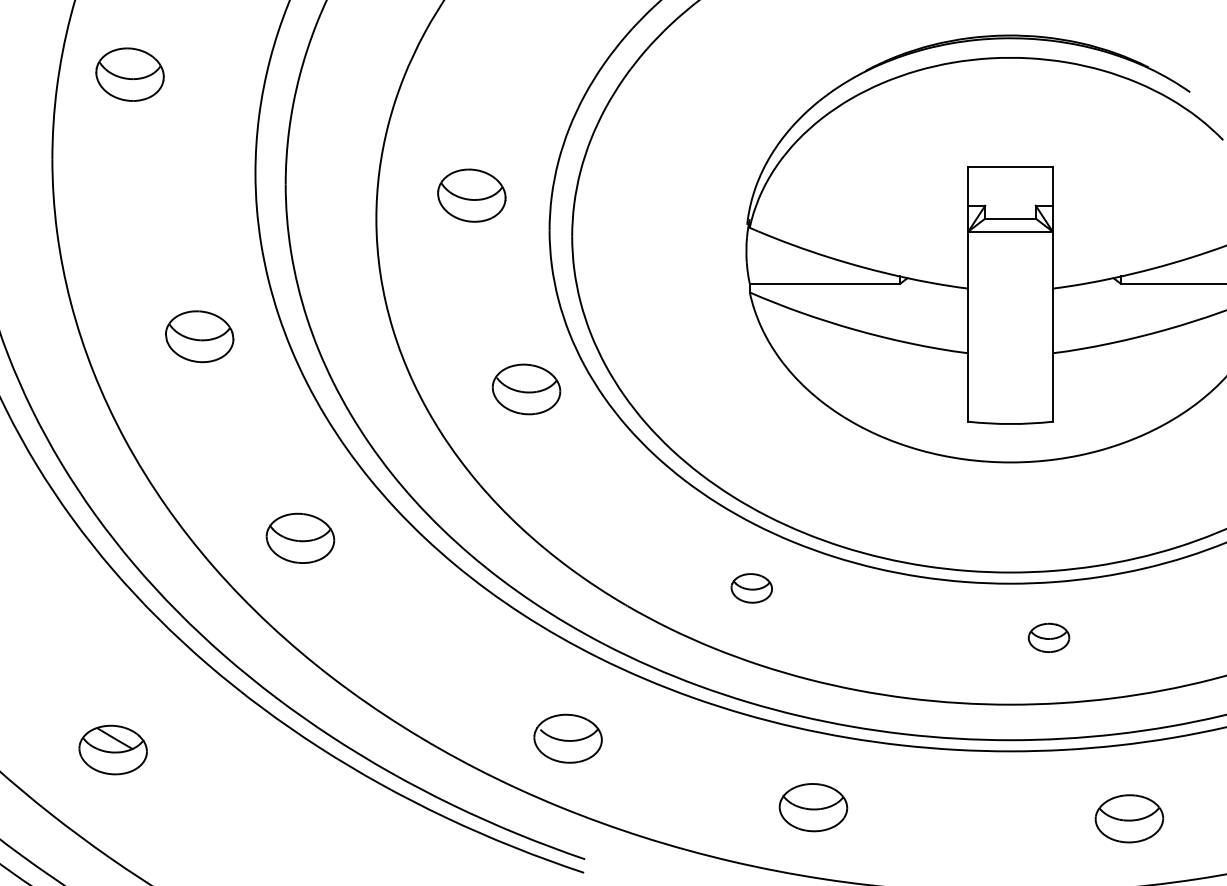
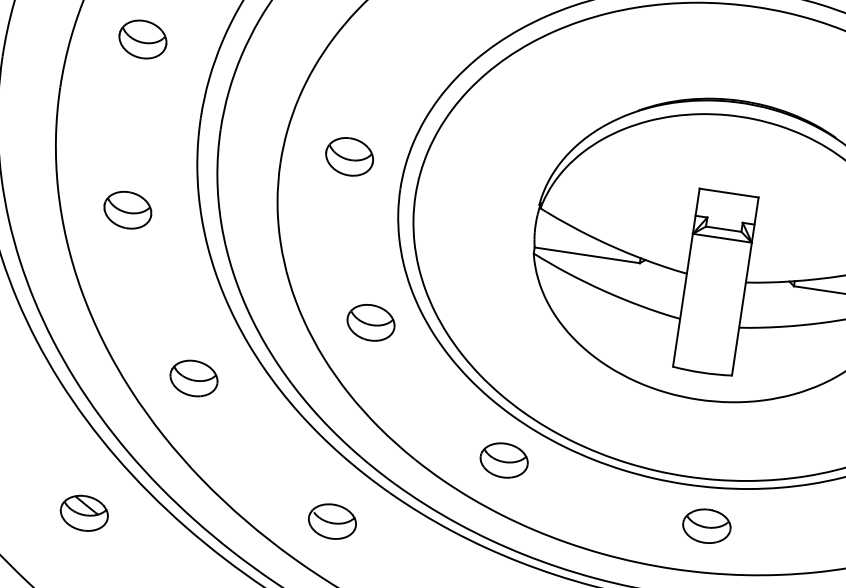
part: (129, 74) -> (142, 39), moved
part: (199, 336) -> (127, 210), moved
part: (526, 389) -> (371, 322), moved
part: (751, 588) -> (504, 460), size x1.67
part: (1048, 637) -> (706, 525), size x1.67
part: (567, 738) -> (332, 521), moved
part: (112, 749) -> (83, 512), moved

